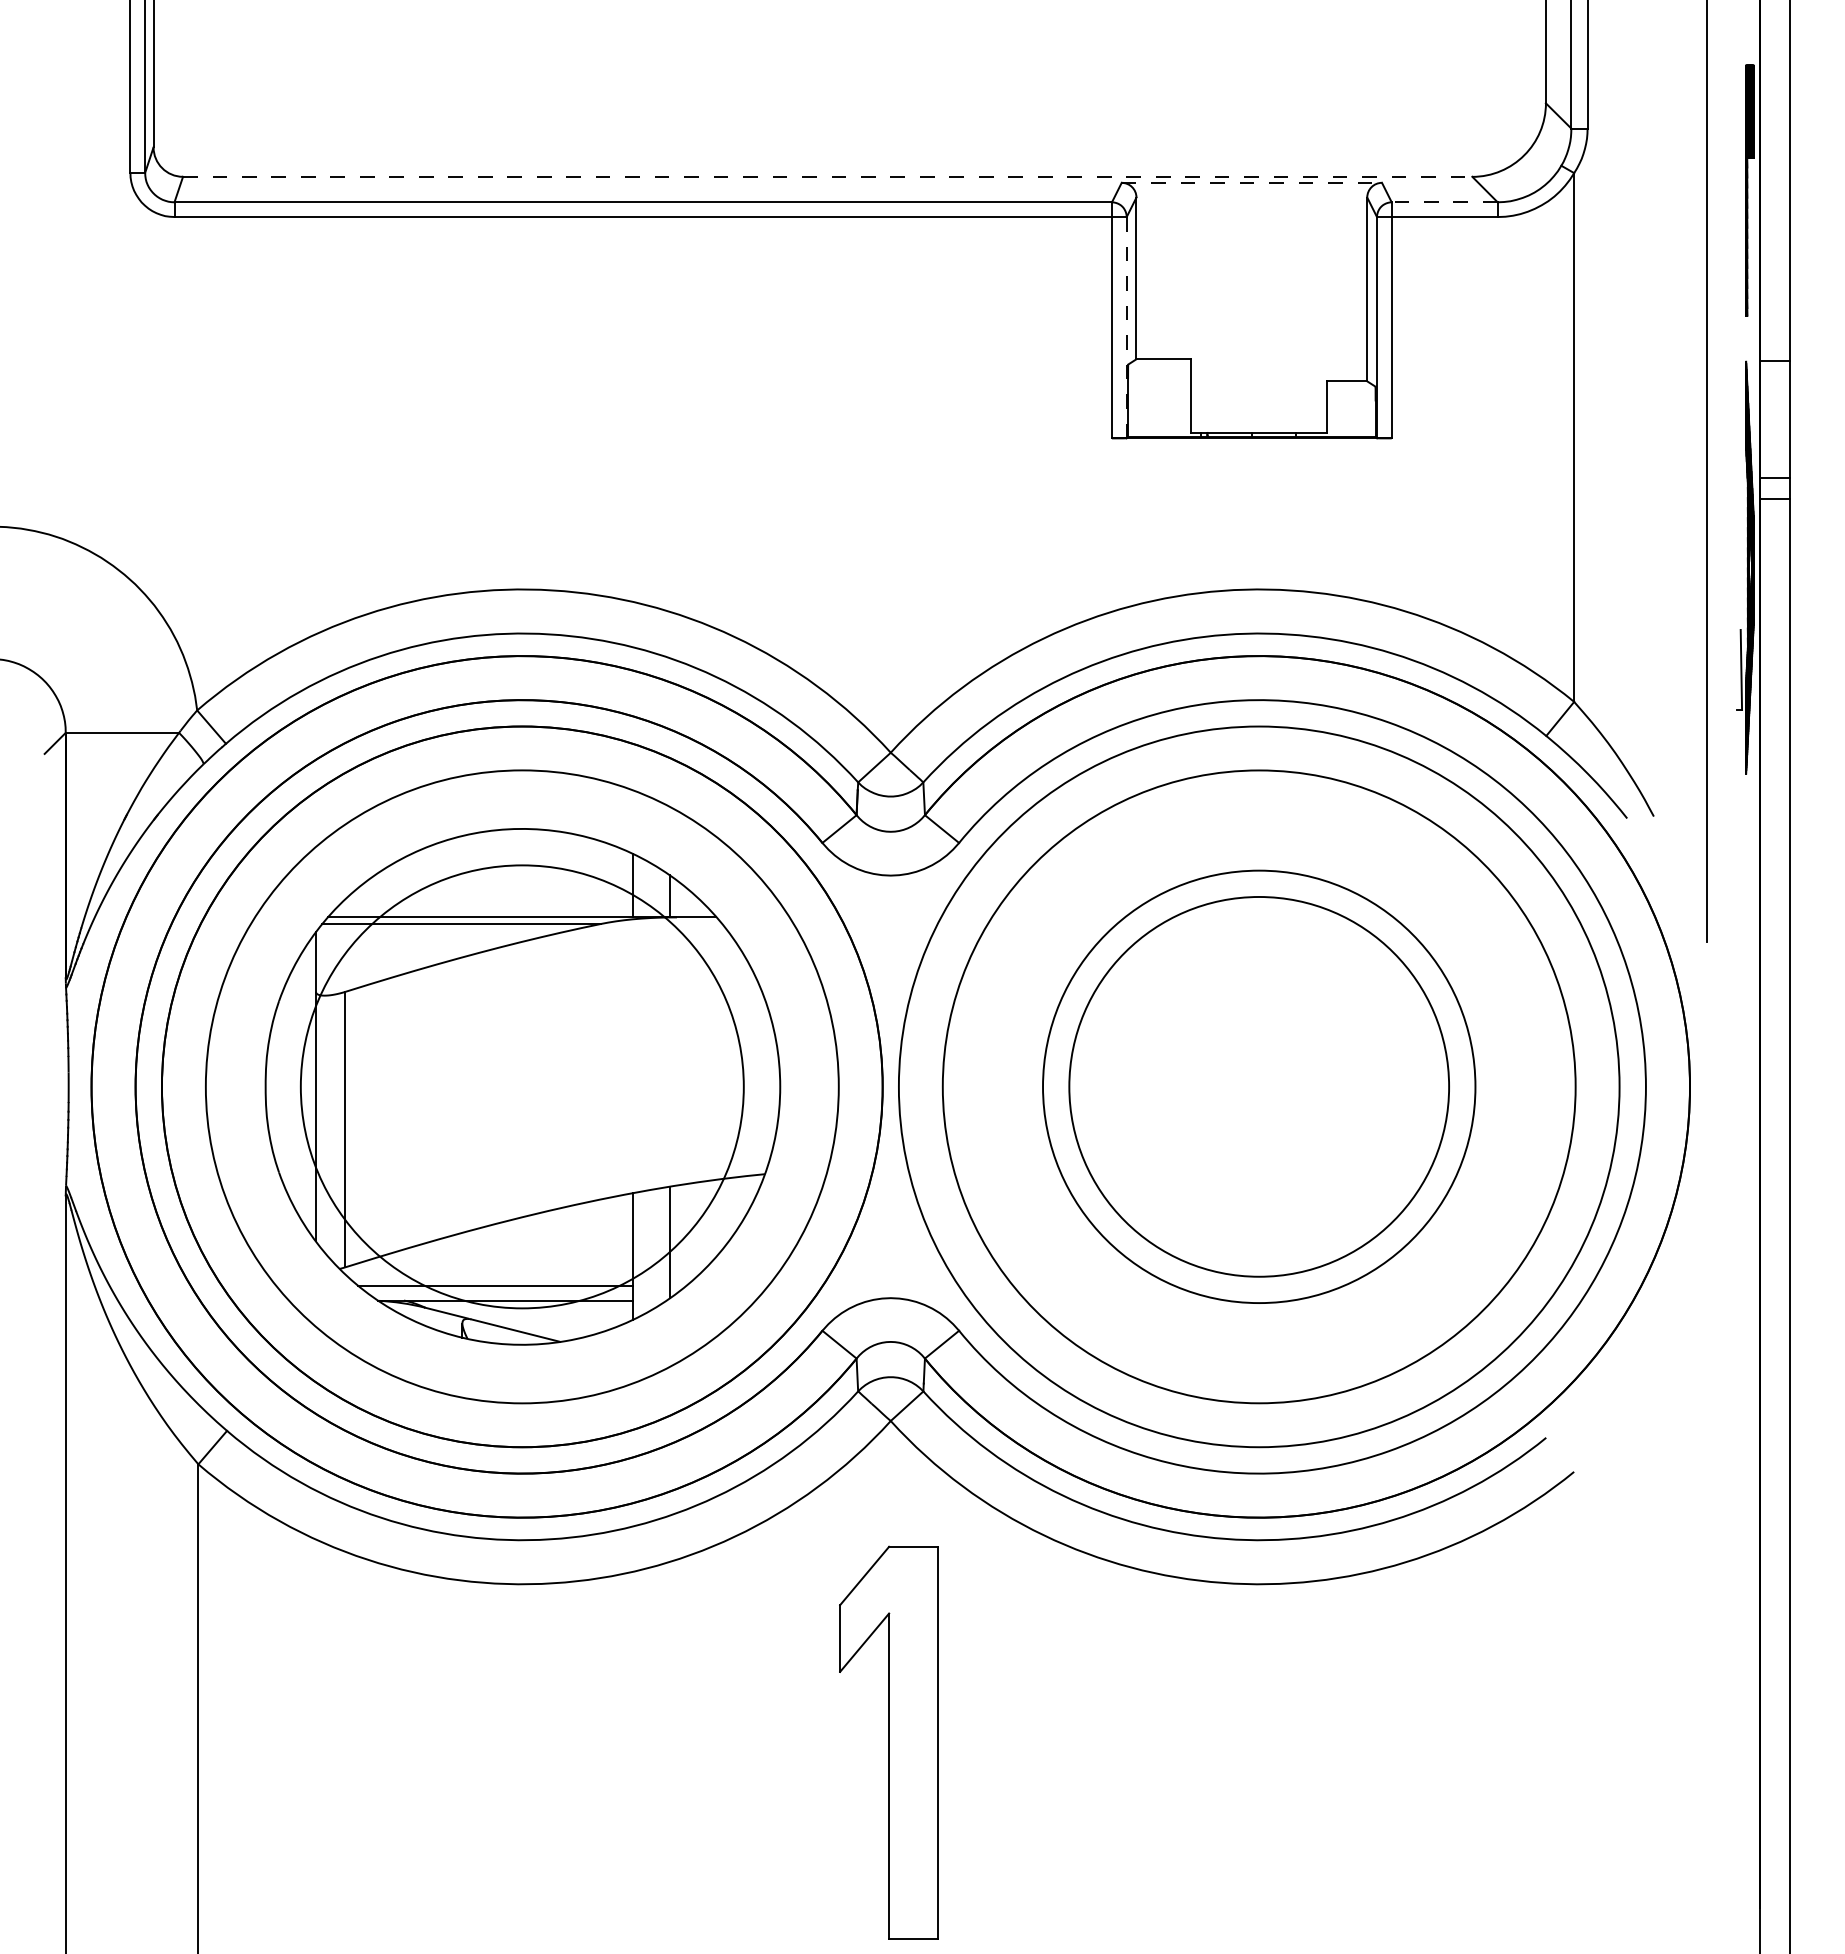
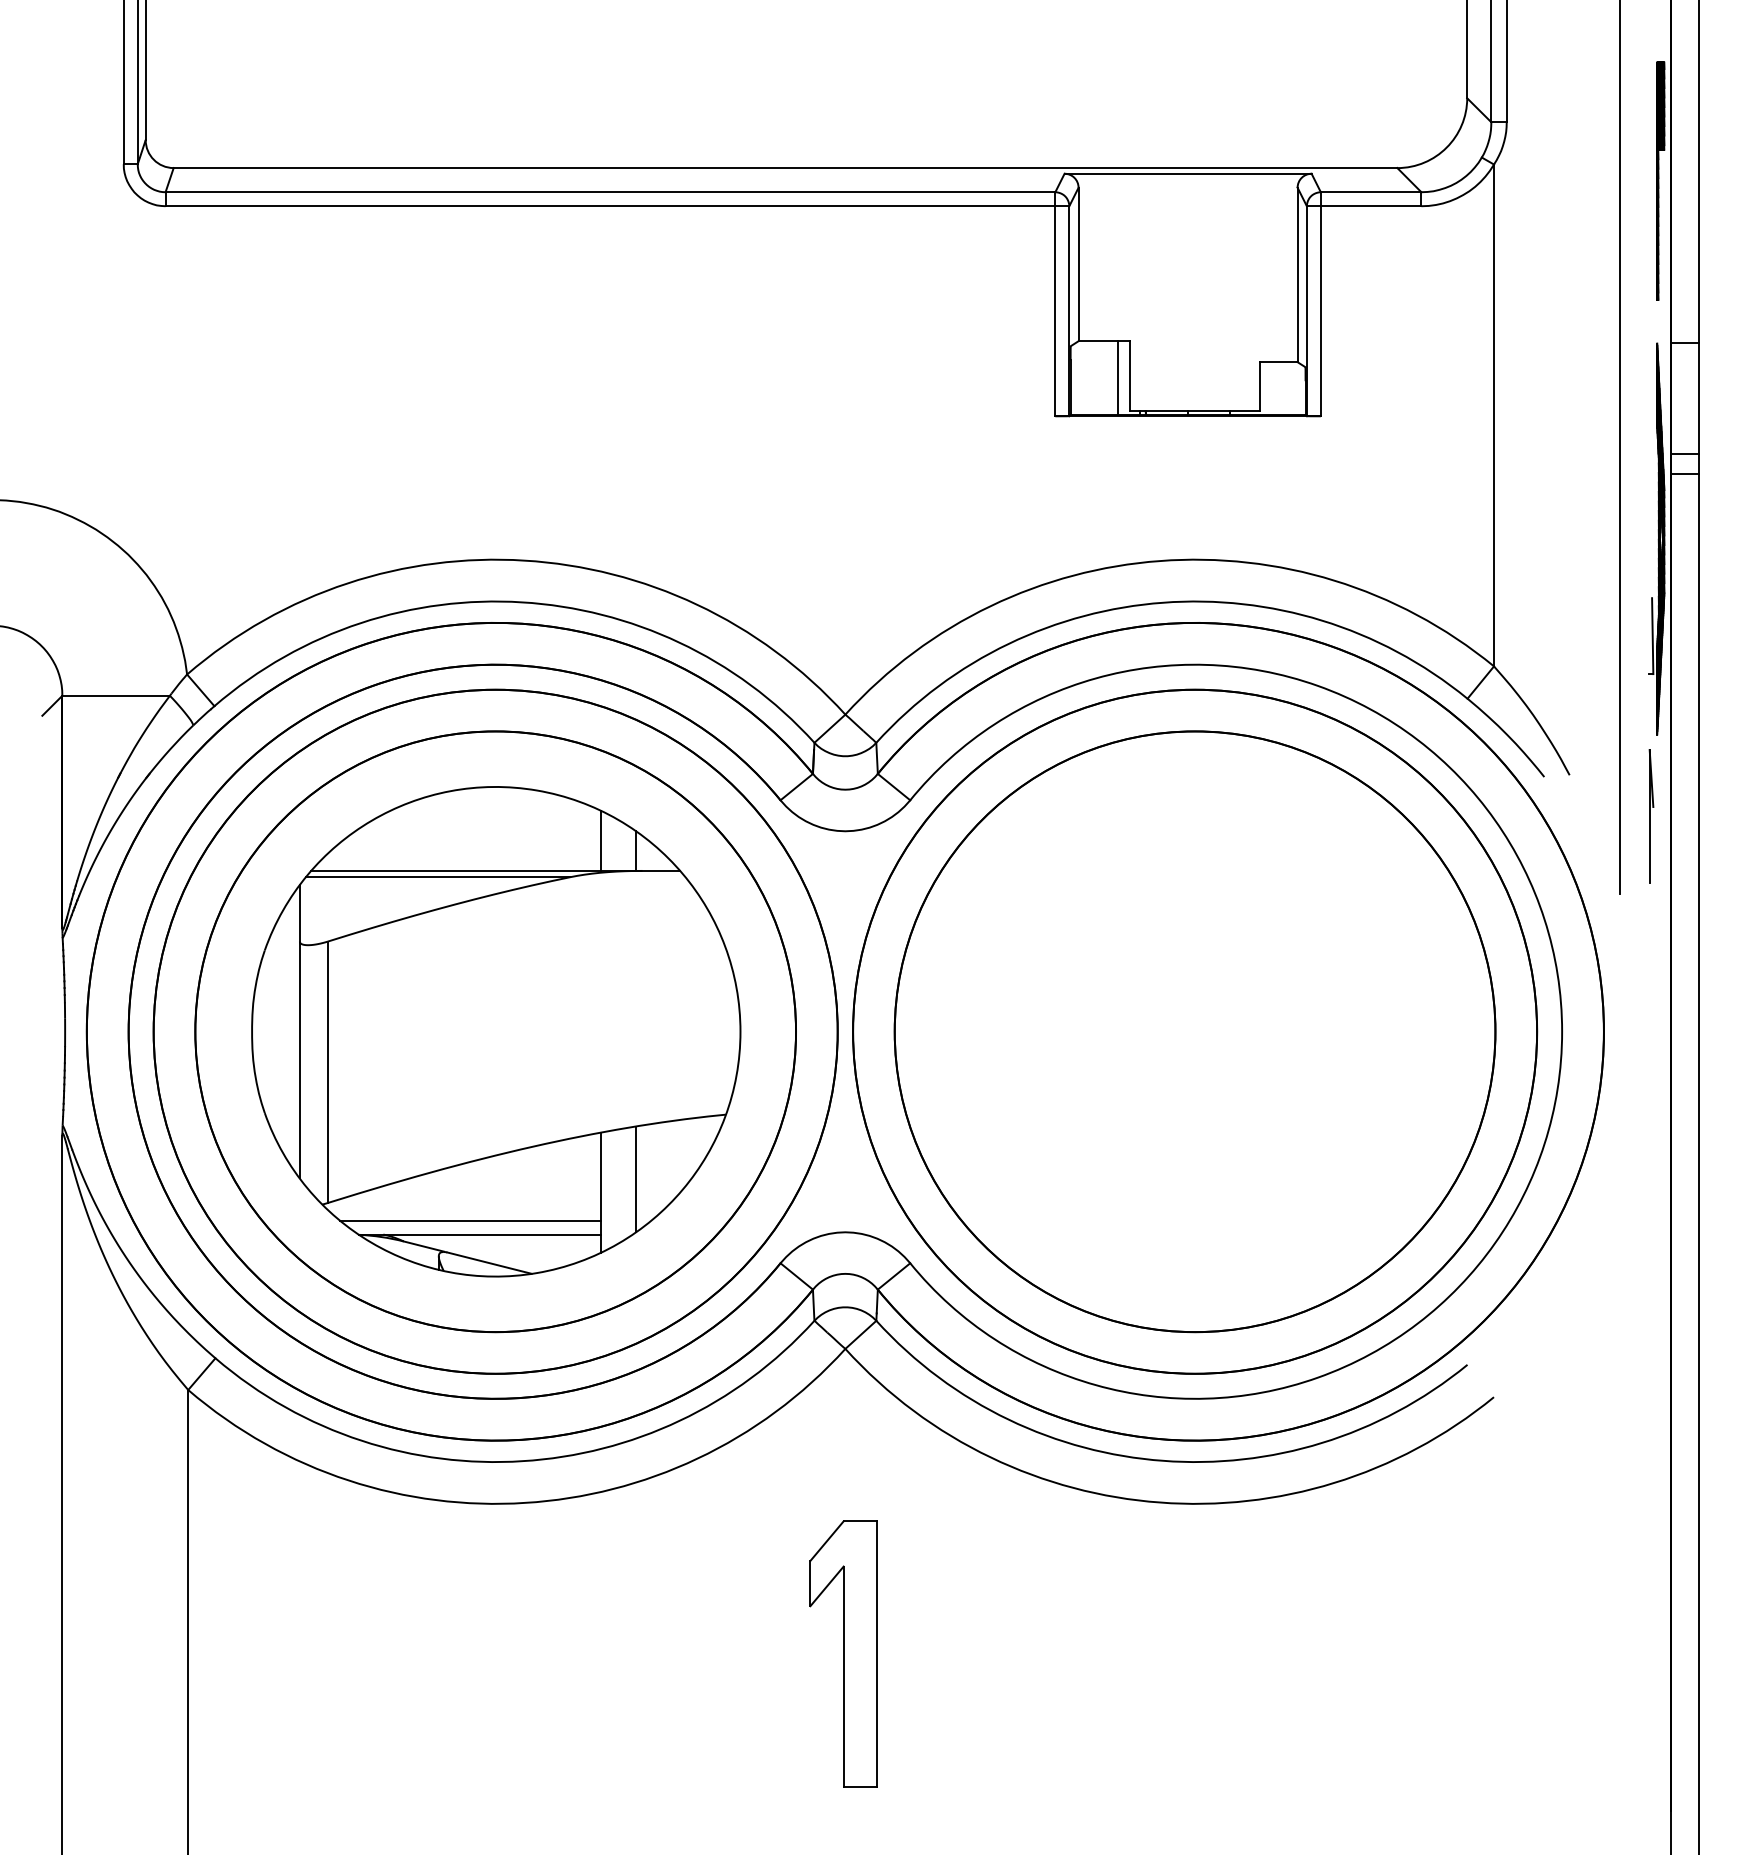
line: (827, 176) -> (785, 167), dashed -> solid
line: (1252, 182) -> (1188, 173), dashed -> solid
line: (1444, 202) -> (1370, 192), dashed -> solid
line: (1126, 327) -> (1069, 311), dashed -> solid
line: (1178, 397) -> (1118, 377), added
part: (1739, 859) -> (1650, 815), added
circle: (521, 1086) -> (494, 1031), size x1.43
circle: (1258, 1086) -> (1194, 1031), size x1.67
circle: (1258, 1086) -> (1194, 1031), size x1.67
part: (888, 1742) -> (843, 1654), size x0.71

